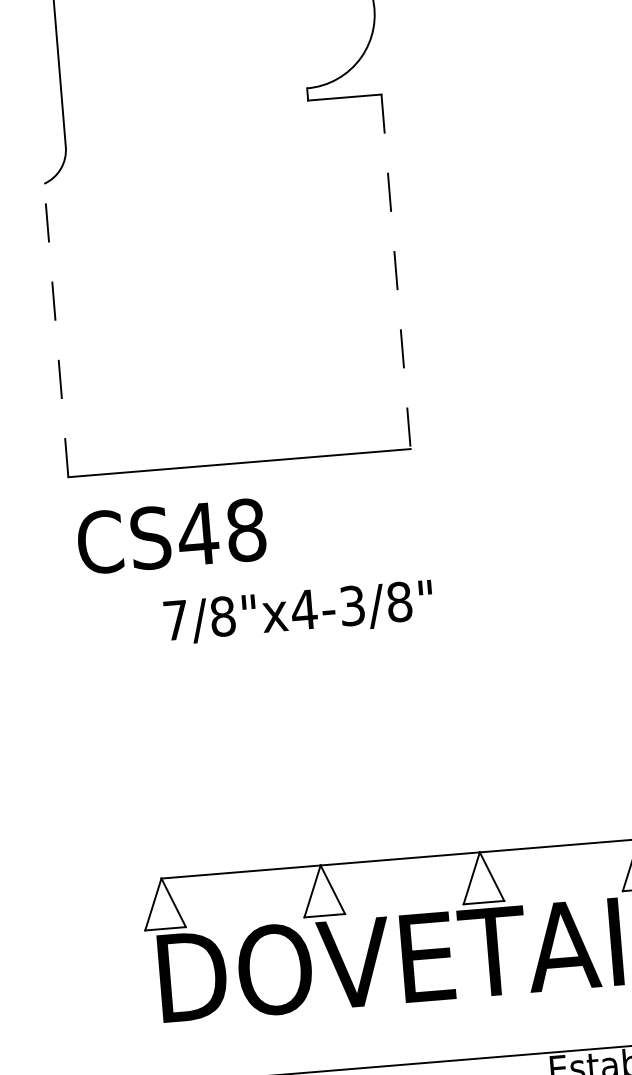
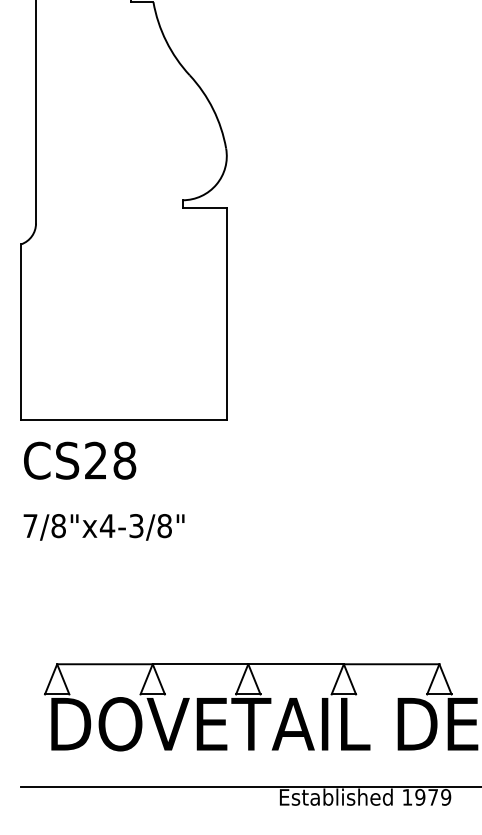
line: (395, 272) -> (226, 314), dashed -> solid
line: (56, 329) -> (21, 331), dashed -> solid
text: (197, 533) -> (95, 460), CS48 -> CS28
text: (297, 612) -> (103, 527), moved

